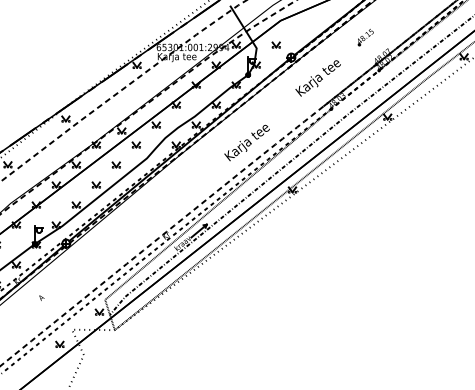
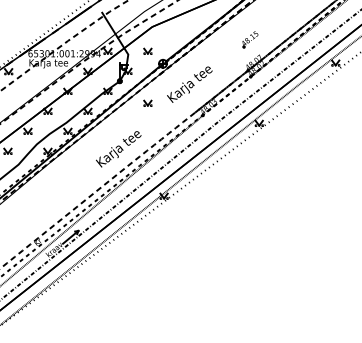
part: (365, 37) -> (250, 39), moved
part: (275, 96) -> (147, 102), added

